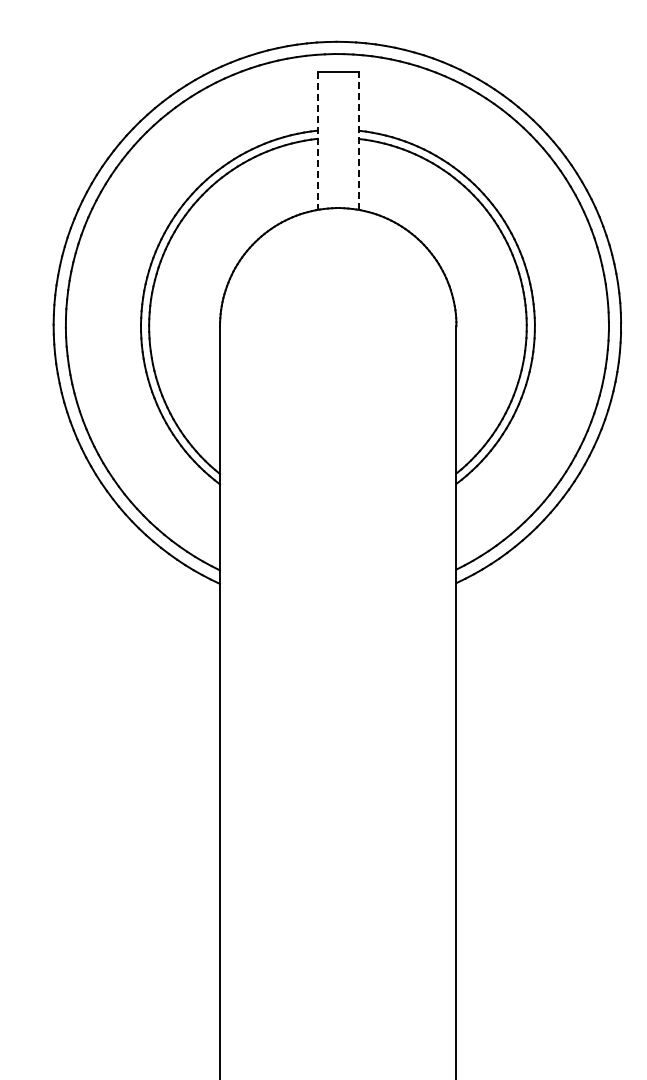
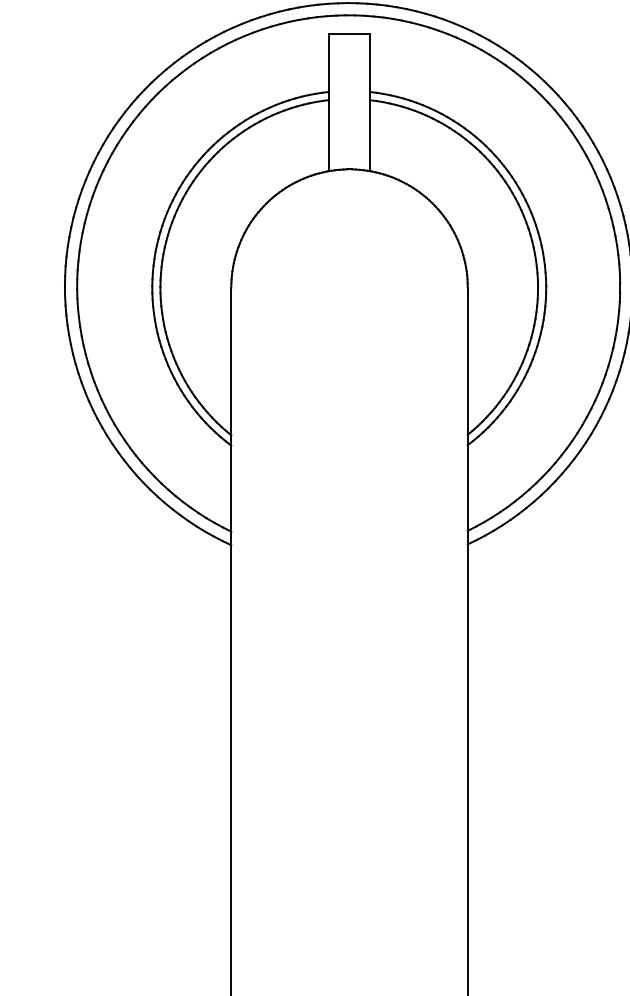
line: (317, 141) -> (328, 102), dashed -> solid
line: (359, 141) -> (370, 102), dashed -> solid

